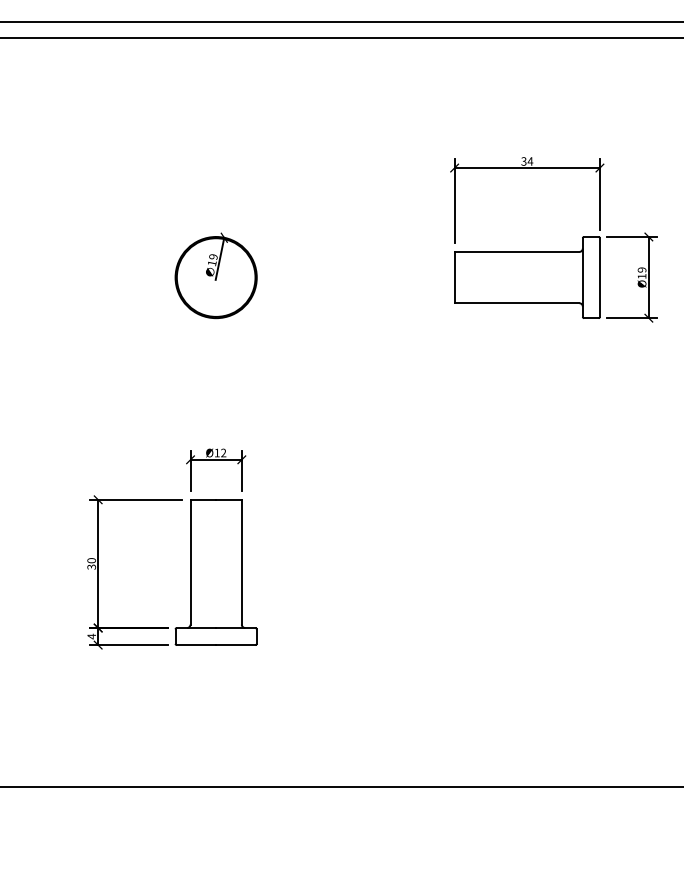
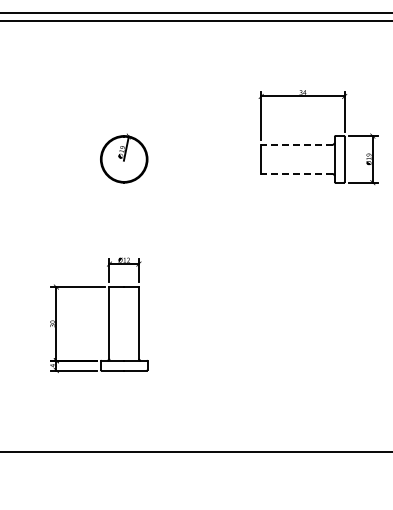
line: (517, 251) -> (297, 144), solid -> dashed
line: (517, 303) -> (297, 174), solid -> dashed

